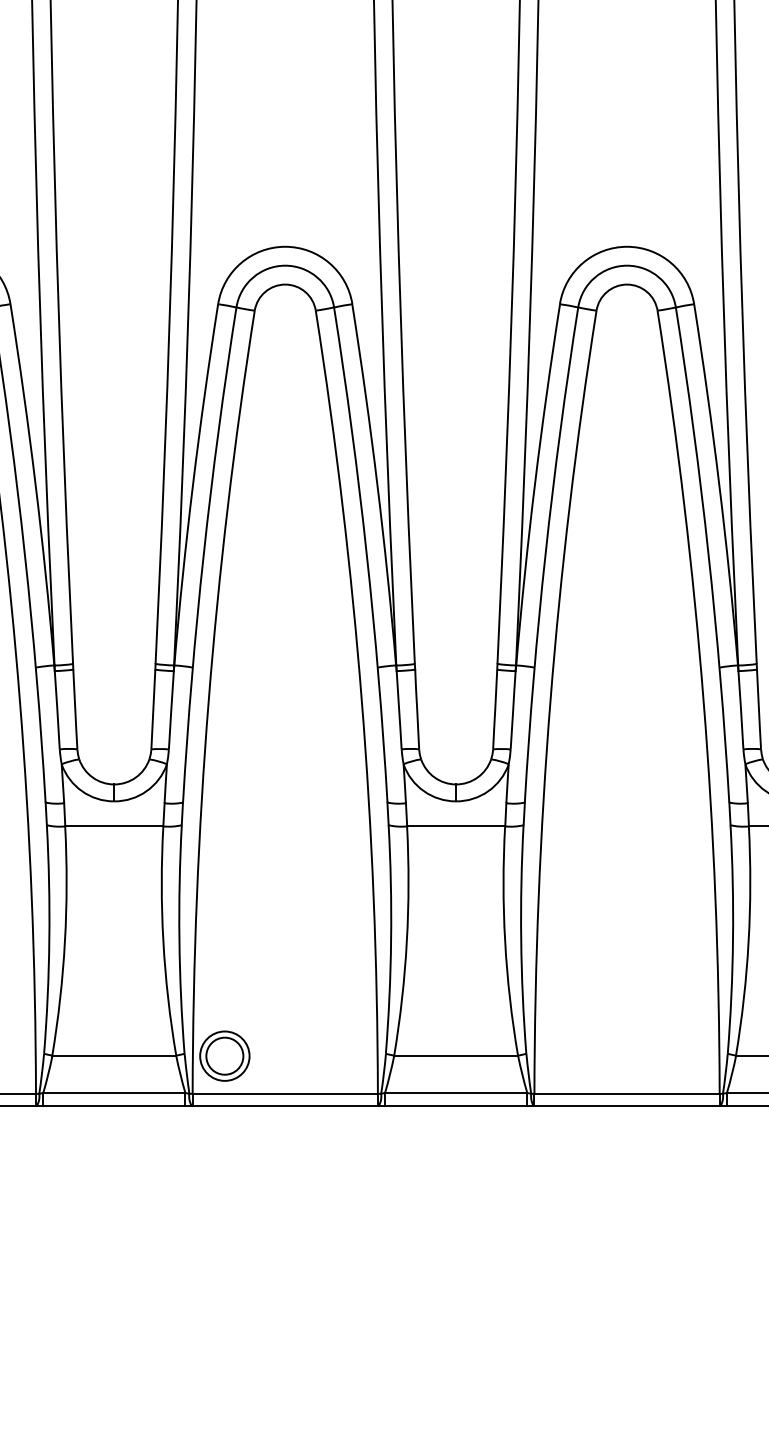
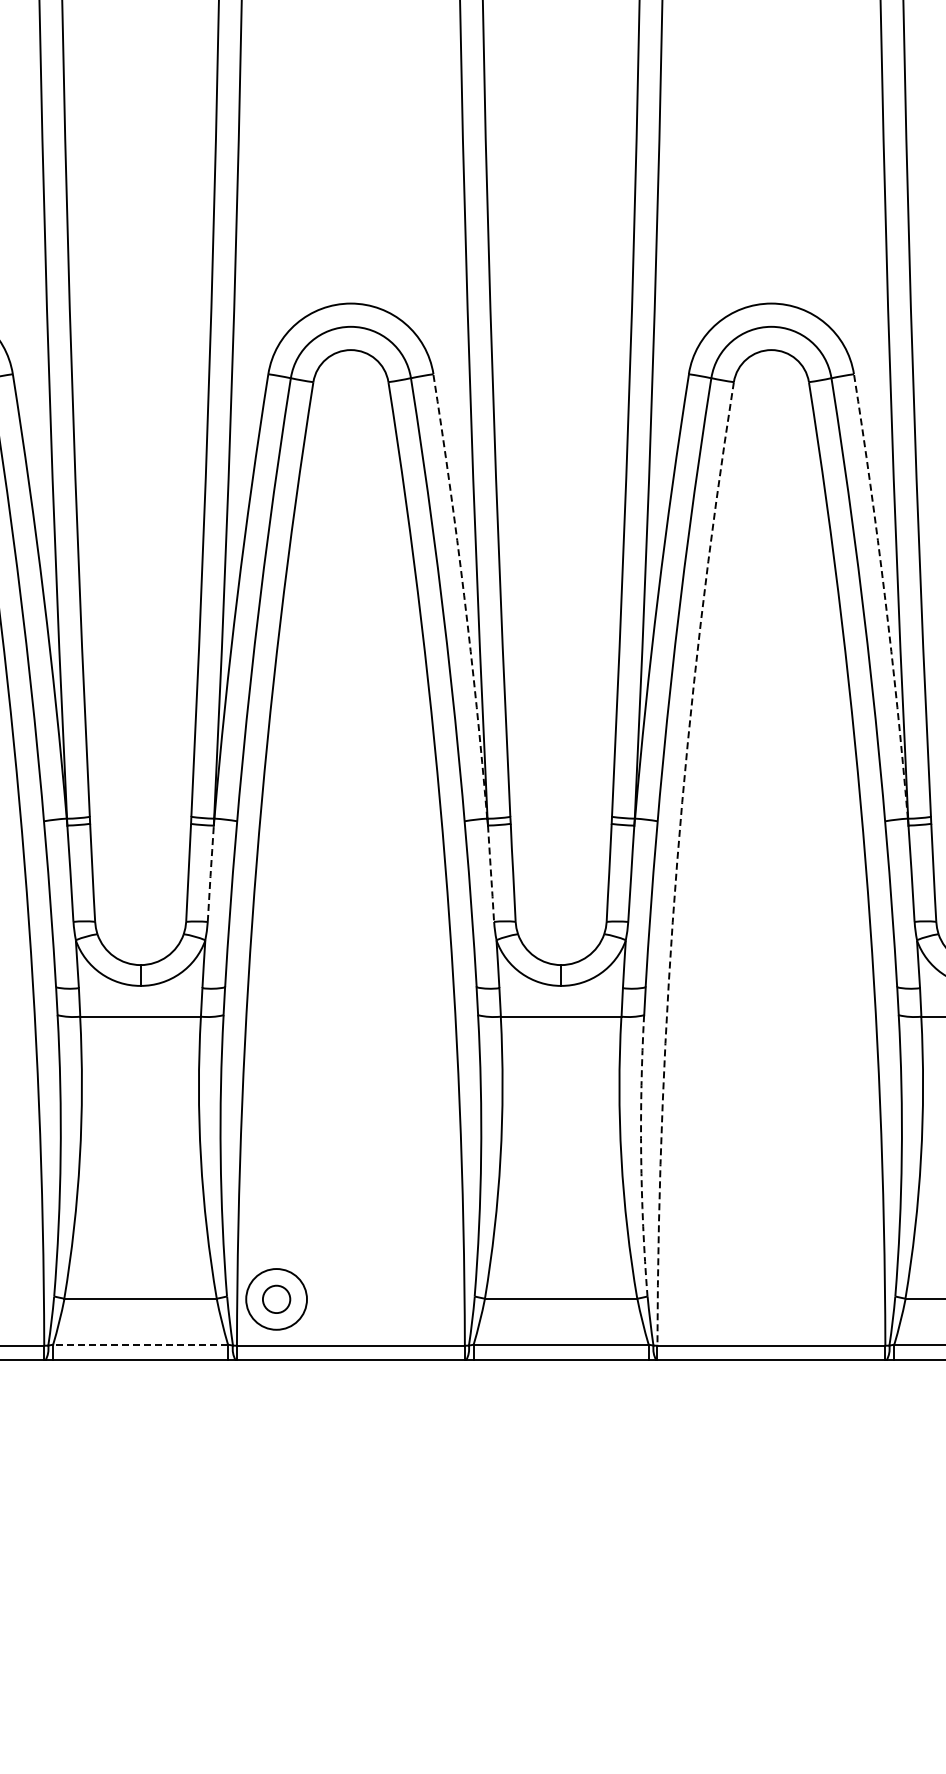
arc: (377, 484) -> (464, 595), solid -> dashed
arc: (718, 484) -> (884, 595), solid -> dashed
arc: (550, 701) -> (677, 862), solid -> dashed
line: (171, 710) -> (210, 873), solid -> dashed
line: (399, 710) -> (491, 873), solid -> dashed
arc: (521, 939) -> (641, 1155), solid -> dashed
circle: (224, 1056) -> (276, 1299), size x0.6
line: (114, 1092) -> (140, 1344), solid -> dashed

